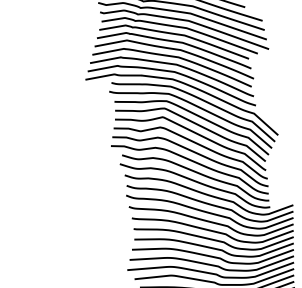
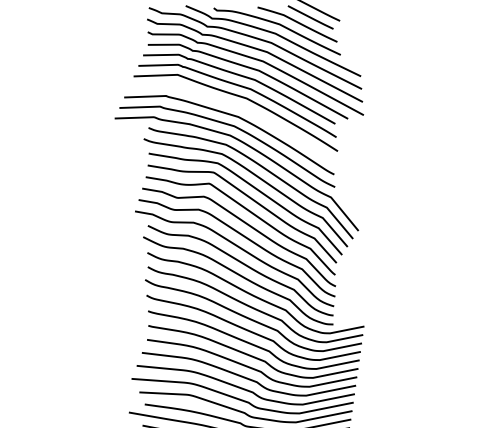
curve: (172, 57) -> (234, 106), removed

